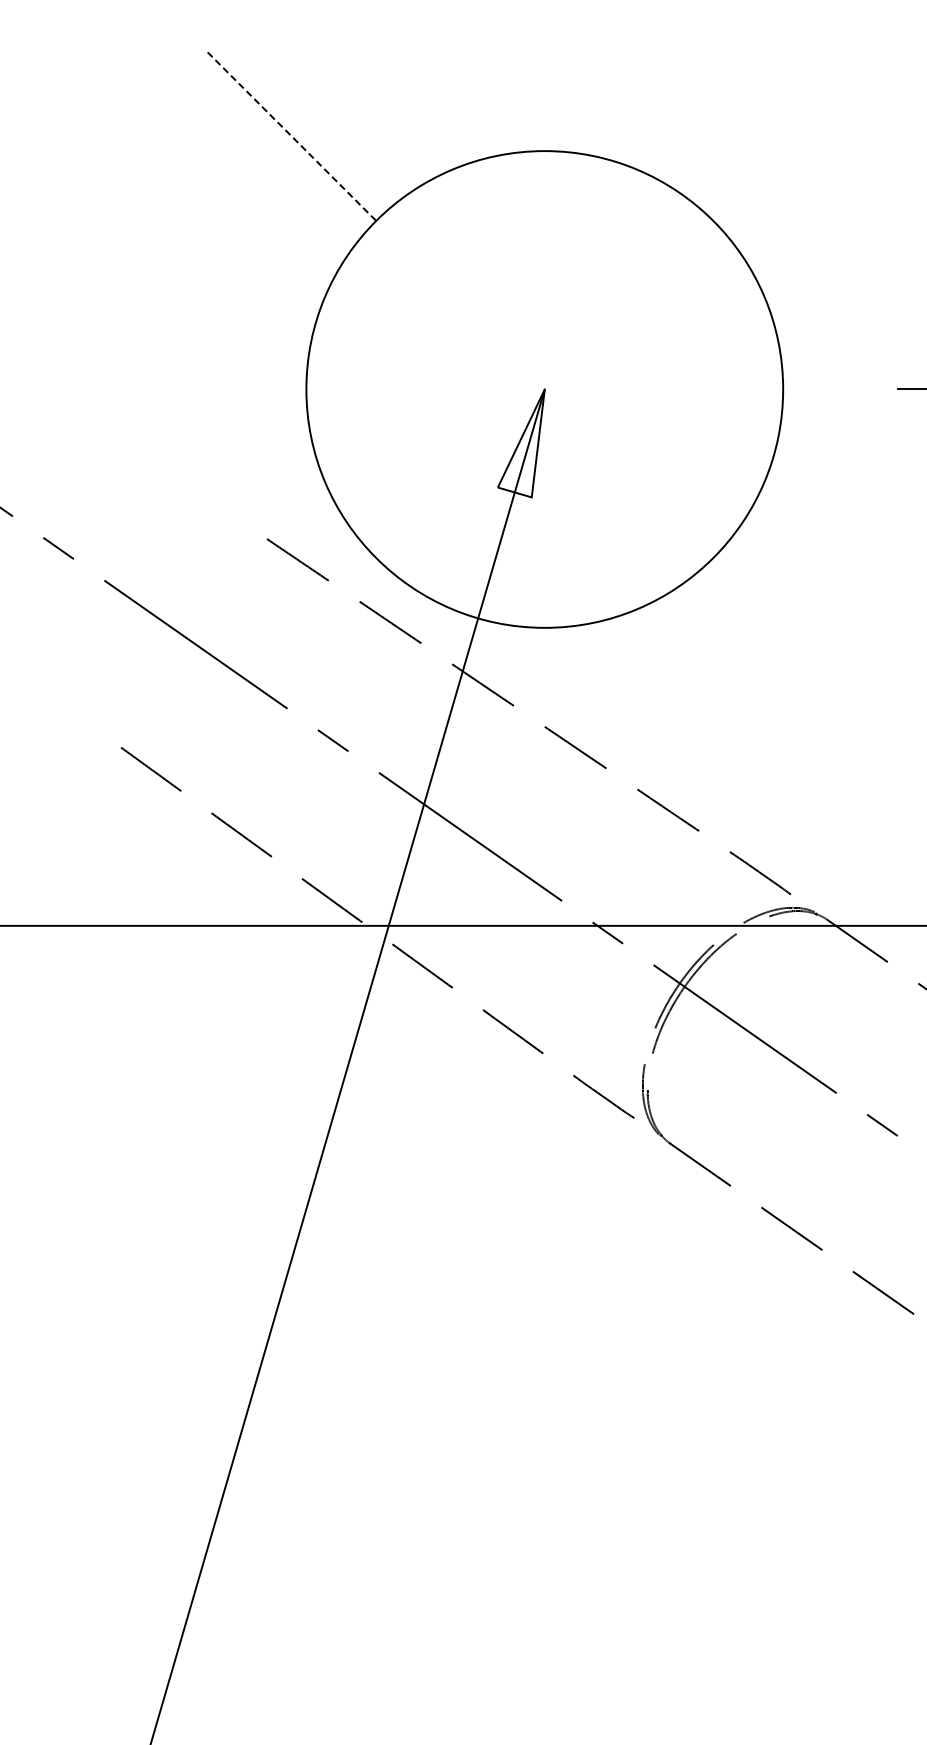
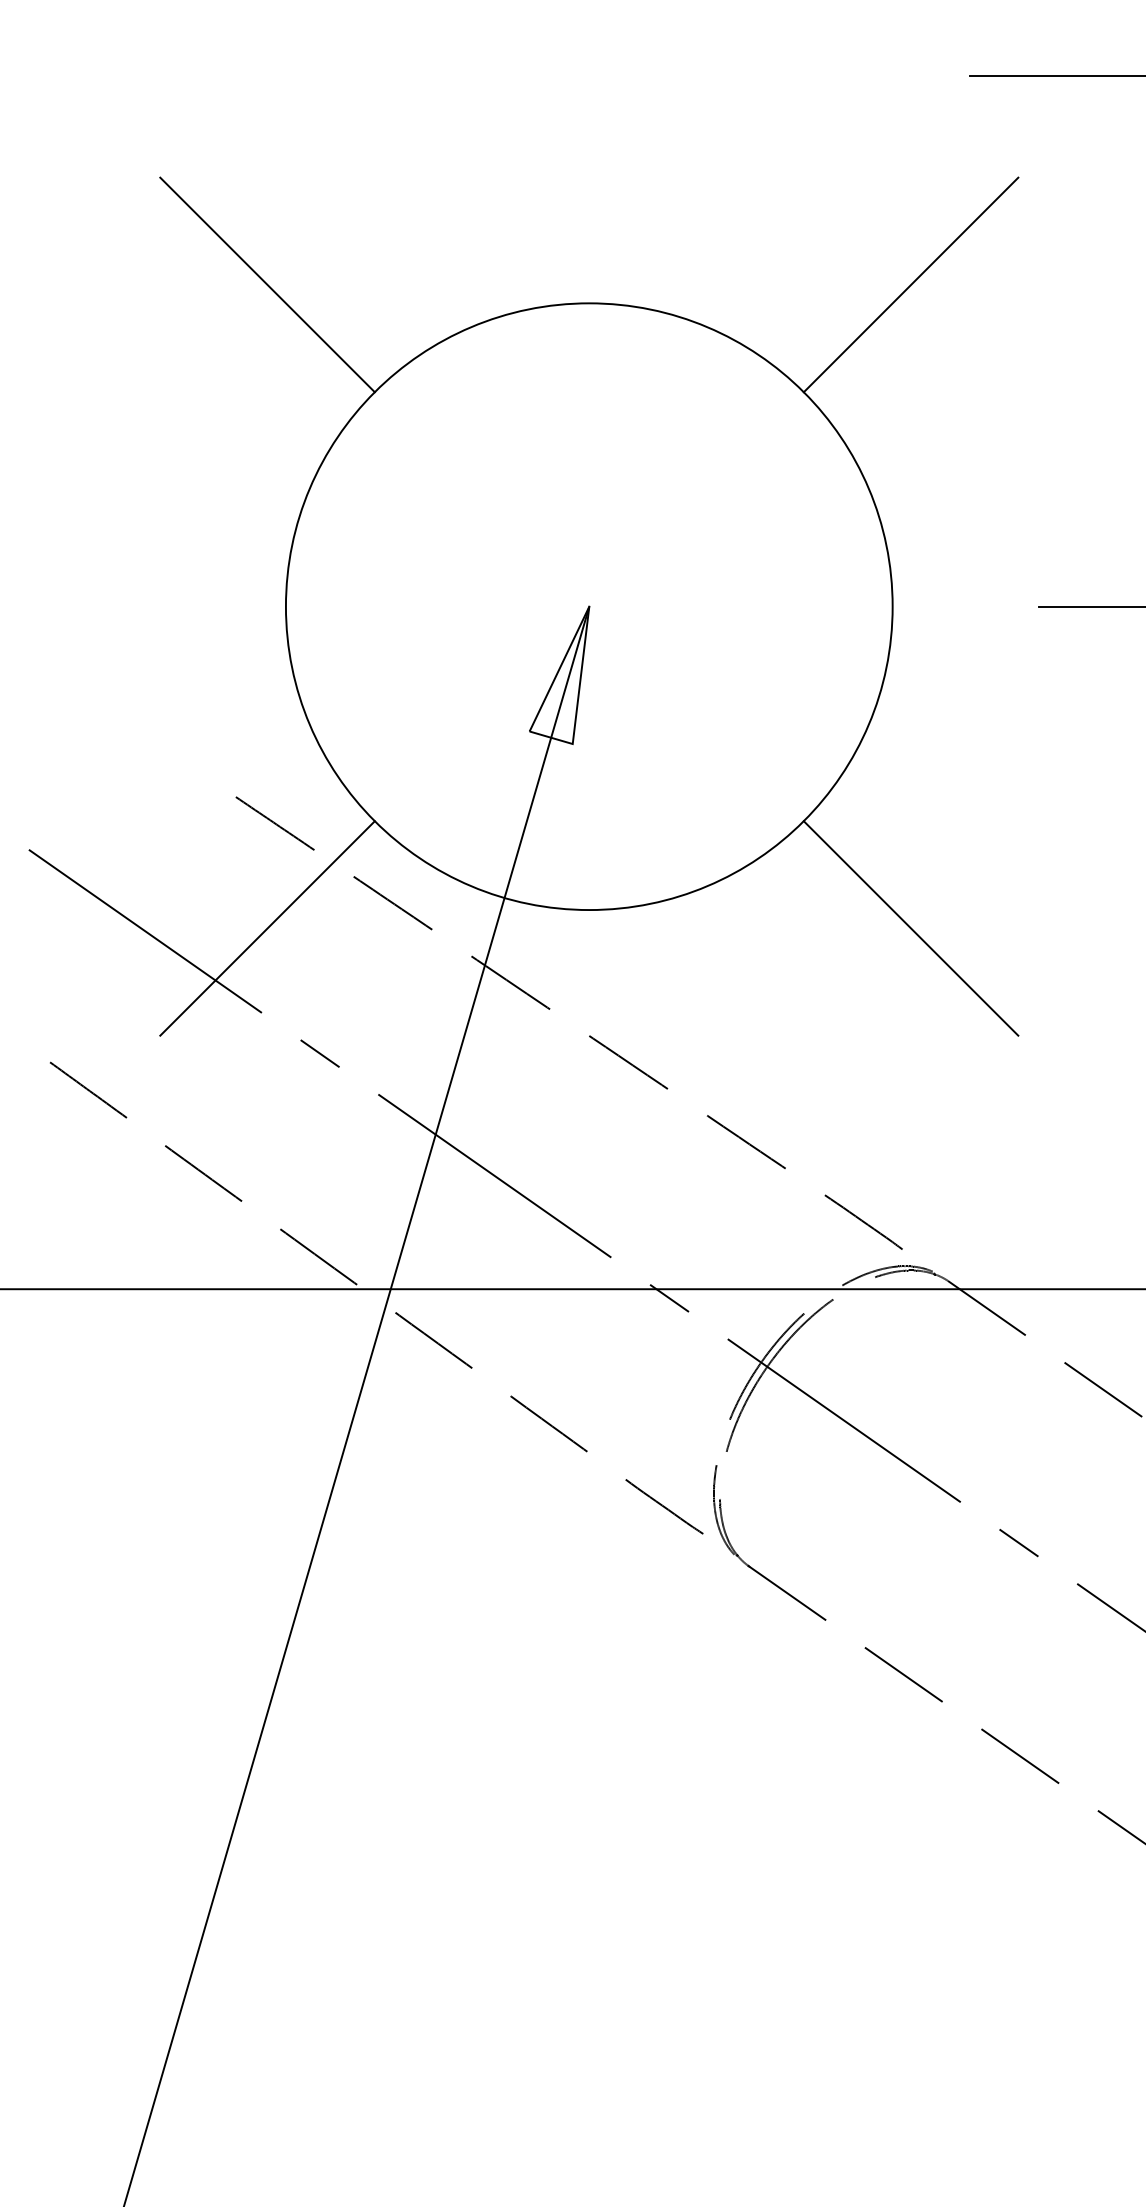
line: (797, 136) -> (910, 284), added
line: (292, 137) -> (268, 286), dashed -> solid
line: (291, 642) -> (267, 928), added
line: (797, 642) -> (910, 928), added

